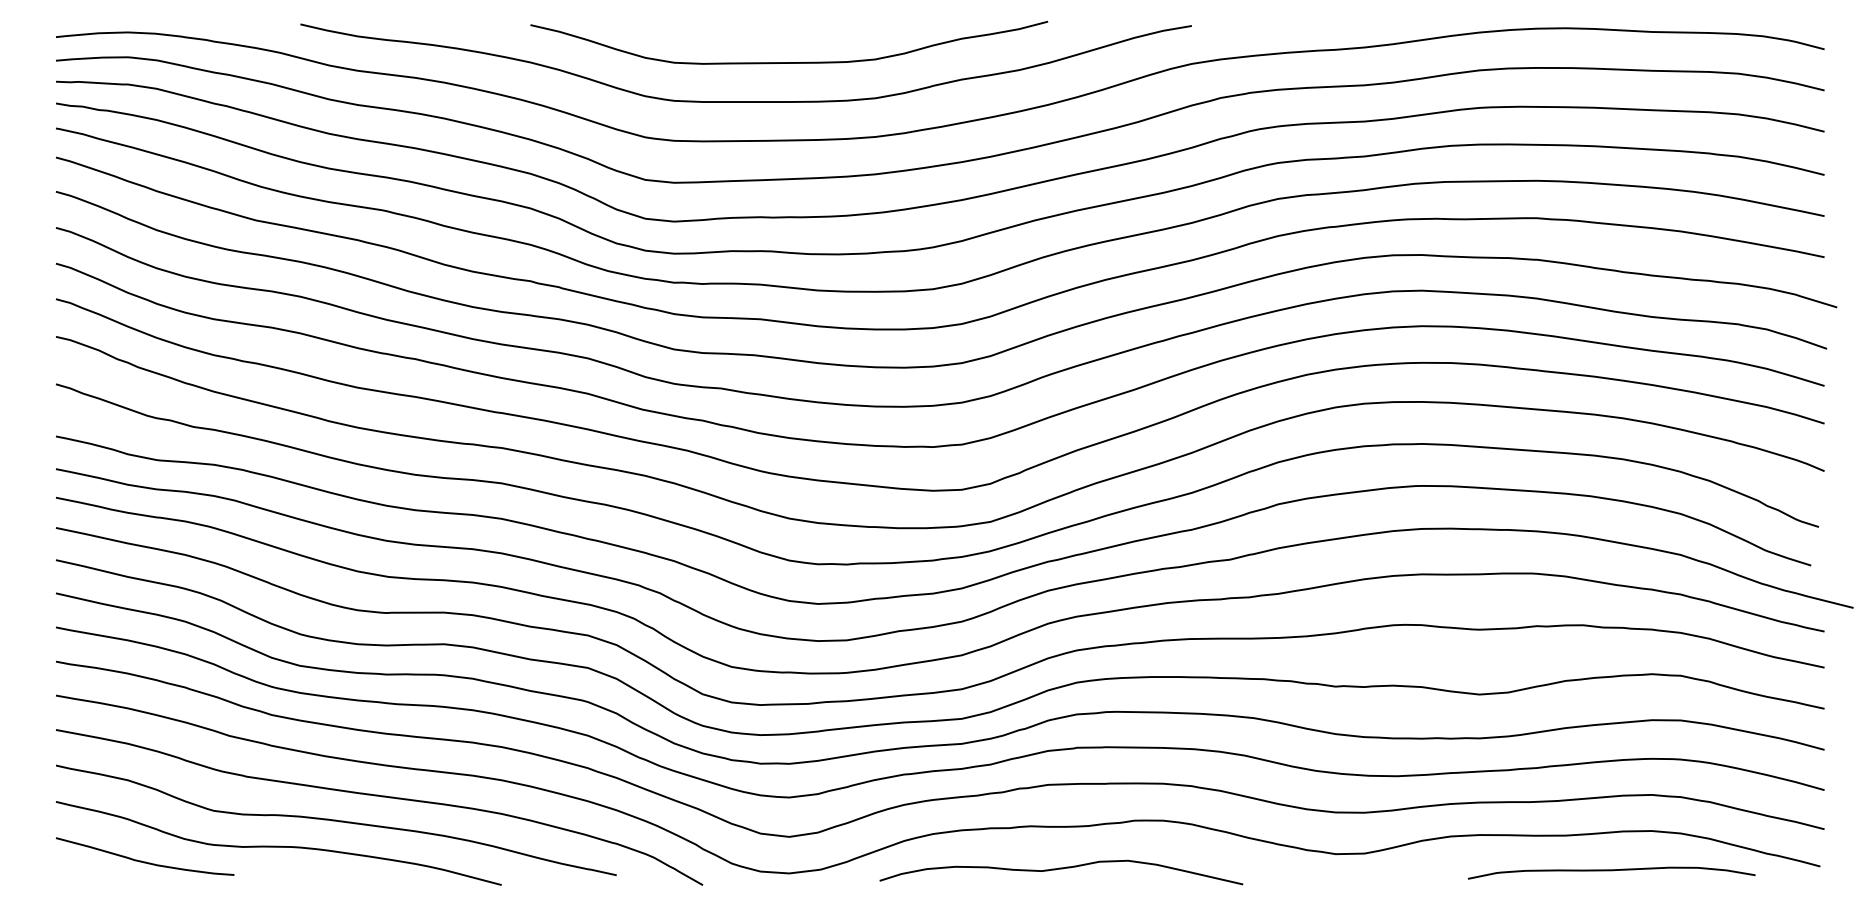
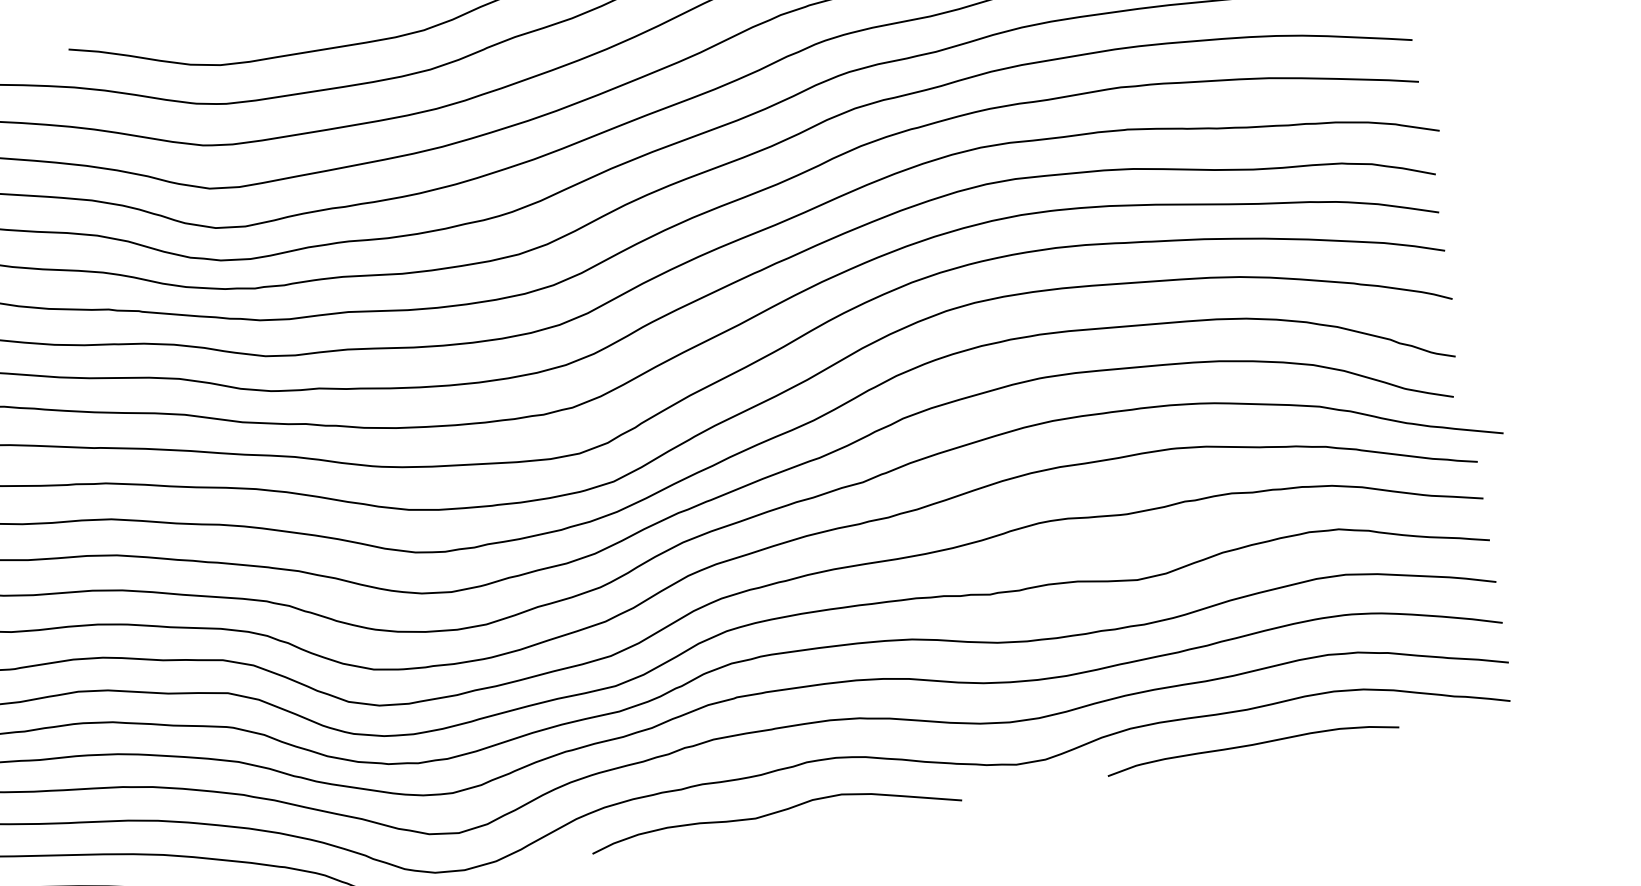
curve: (1061, 869) -> (775, 813), moved
curve: (1611, 871) -> (1252, 746), moved

